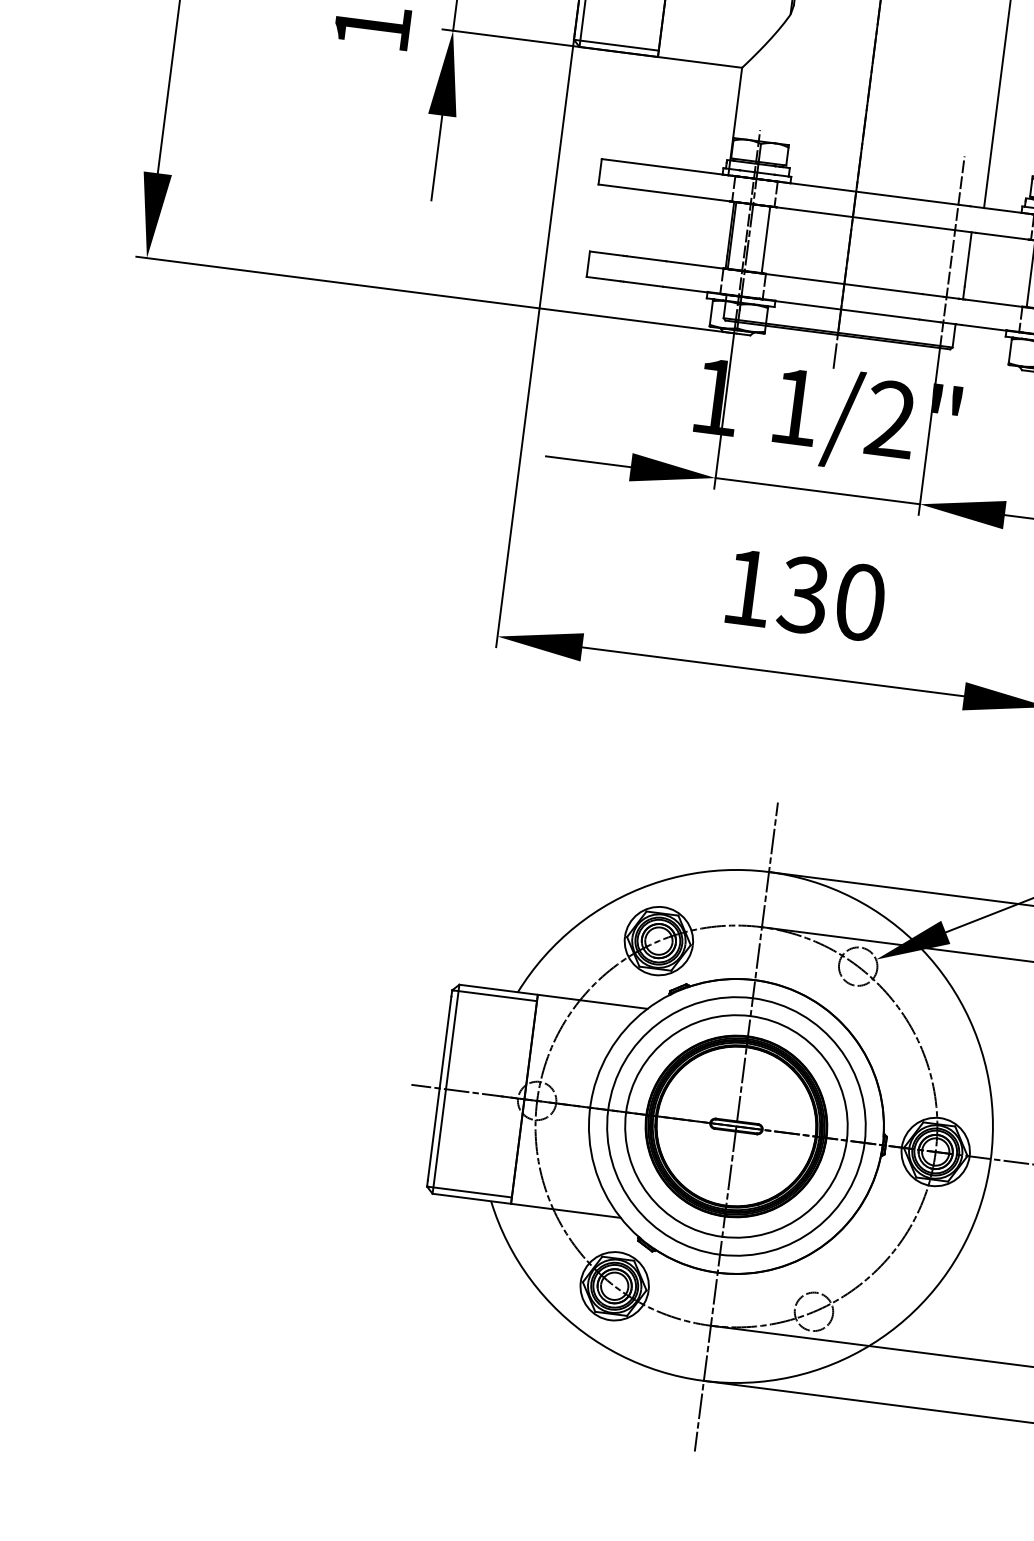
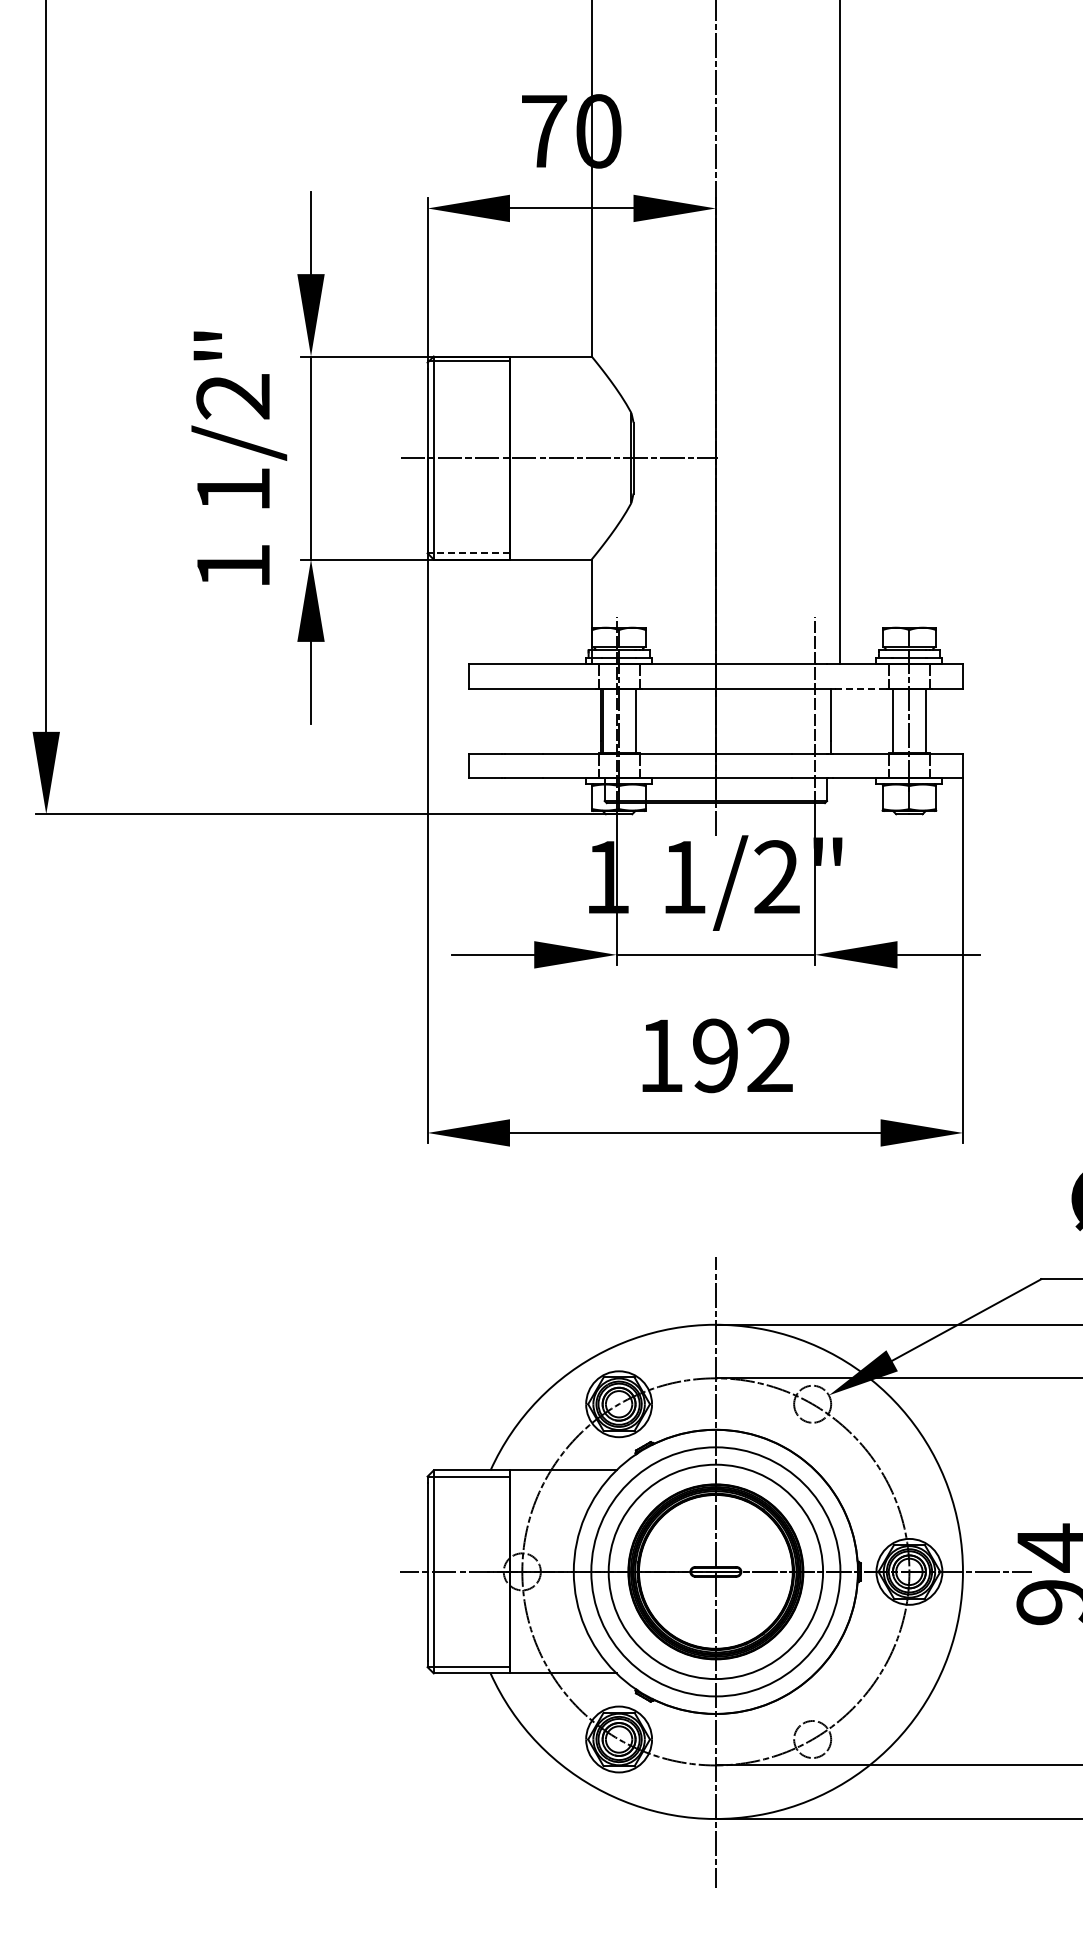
line: (617, 45) -> (469, 553), solid -> dashed
line: (1002, 236) -> (861, 688), solid -> dashed
text: (830, 598) -> (741, 1055), 130 -> 192

